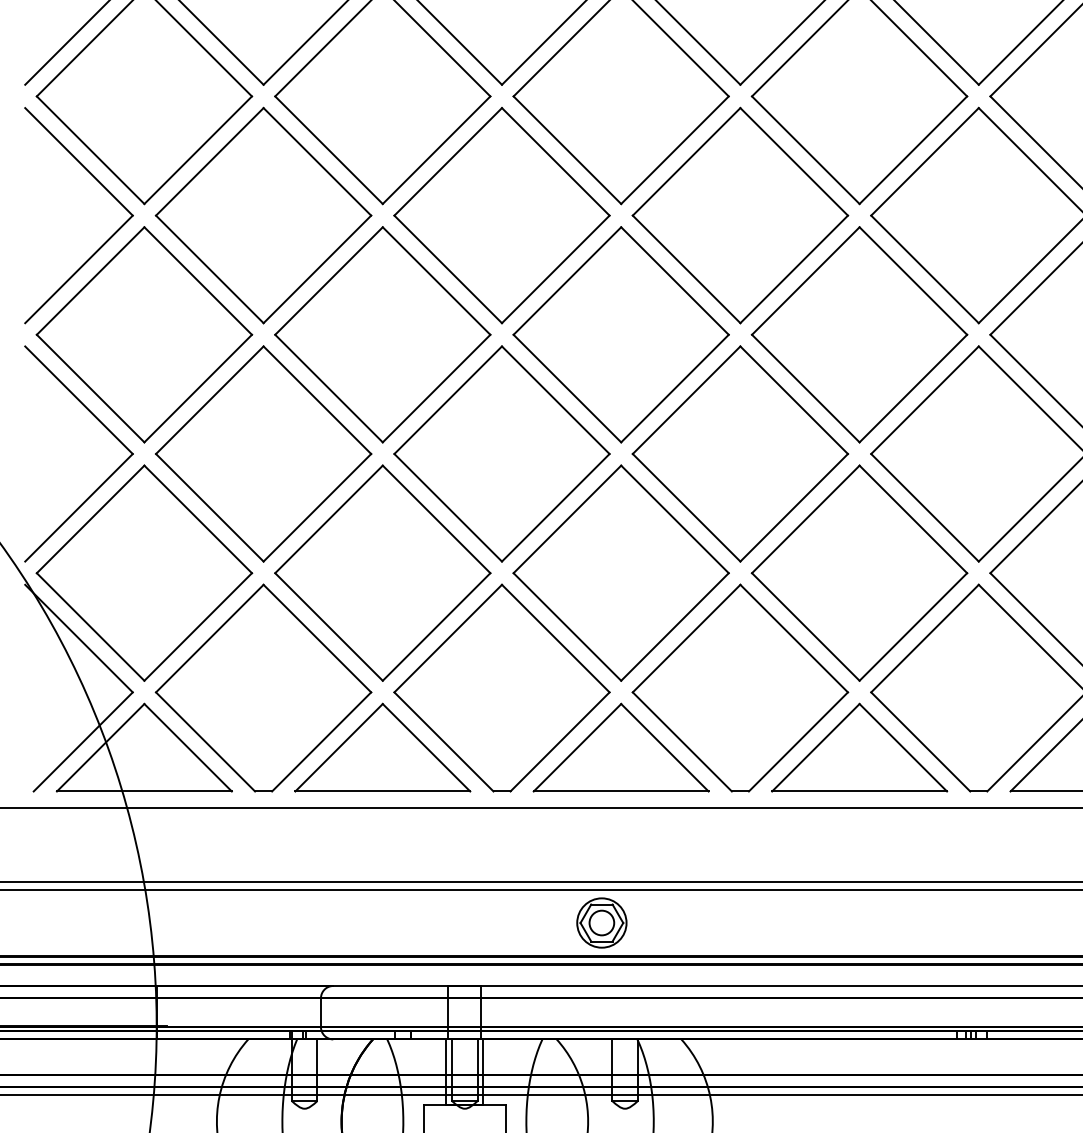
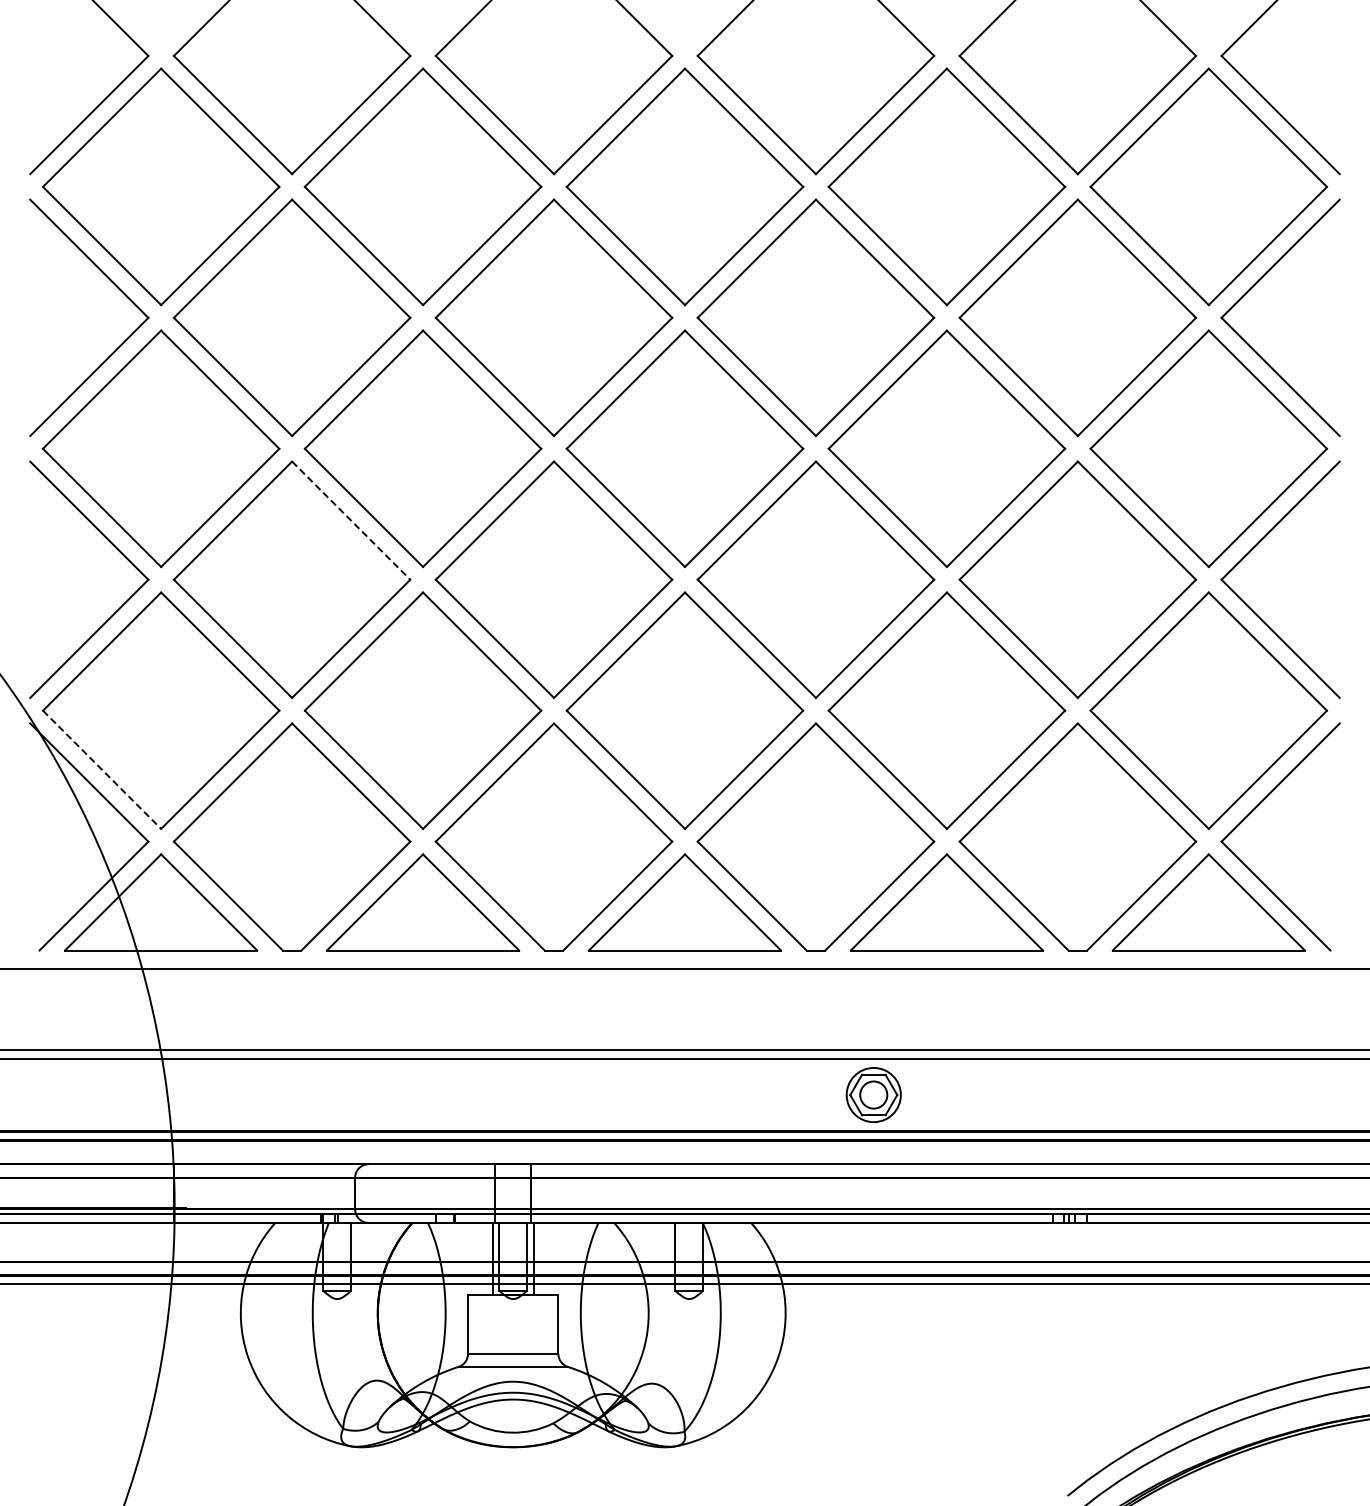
line: (317, 400) -> (351, 520), solid -> dashed
line: (91, 626) -> (102, 769), solid -> dashed
part: (601, 922) -> (873, 1094), moved

